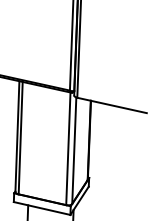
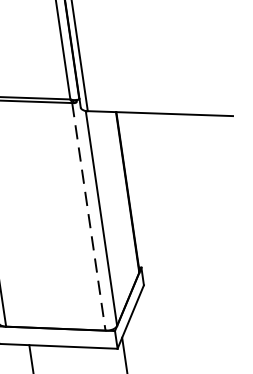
line: (68, 149) -> (89, 218), solid -> dashed

